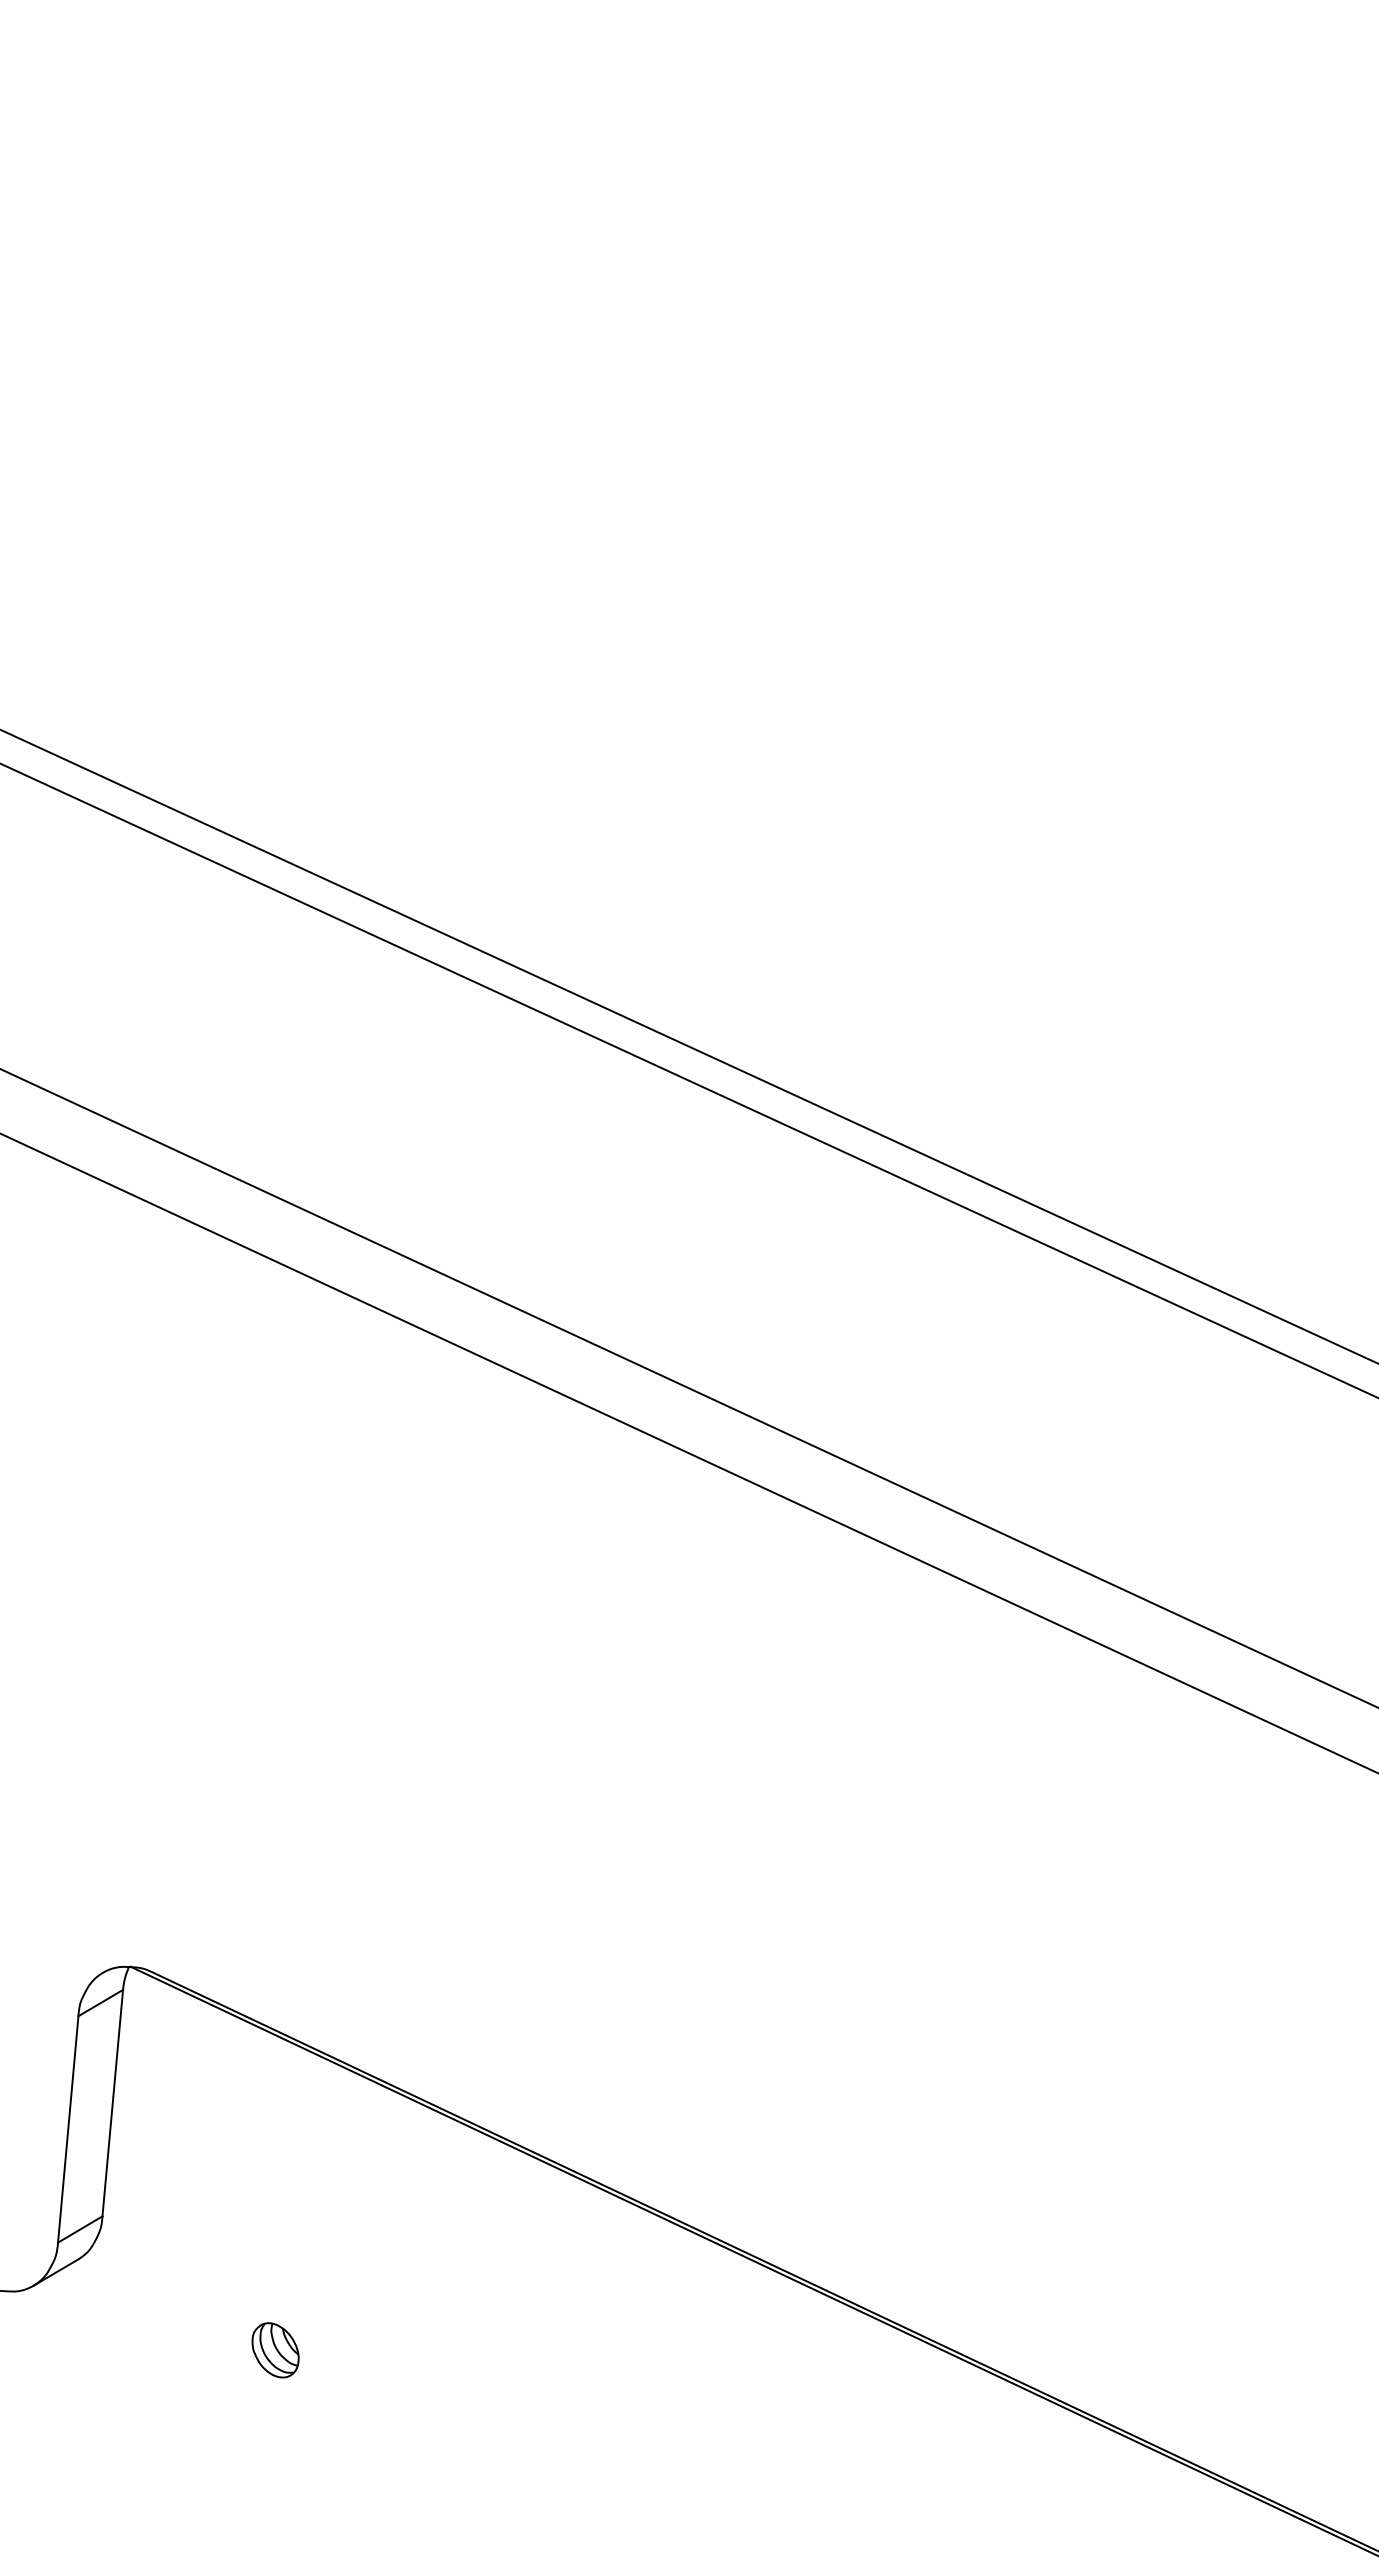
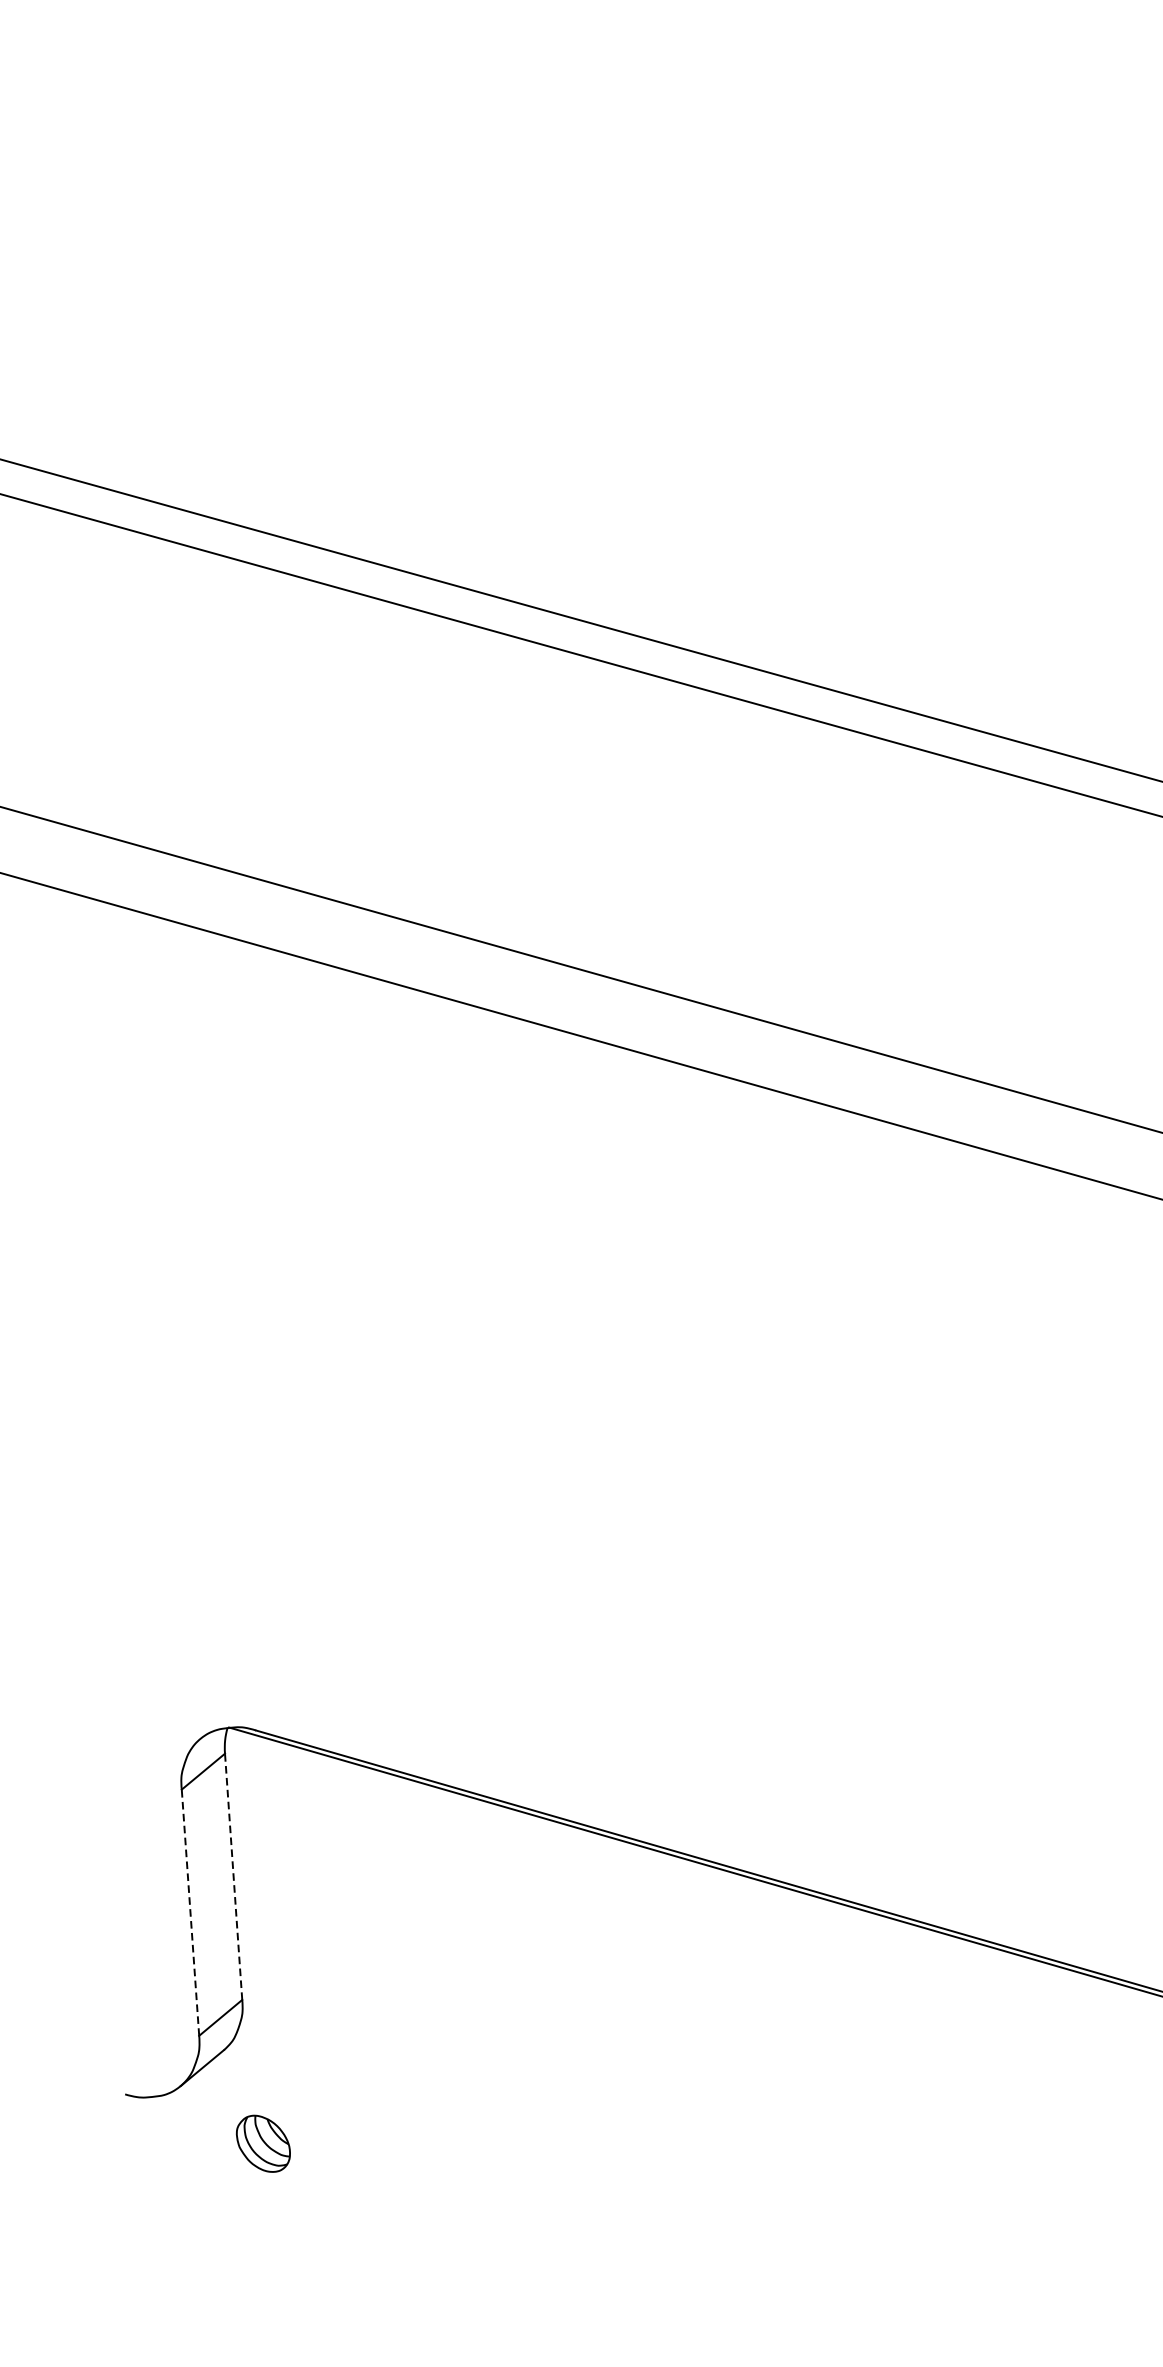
line: (112, 2103) -> (233, 1877), solid -> dashed
line: (68, 2129) -> (190, 1912), solid -> dashed
part: (275, 2350) -> (263, 2144), moved

